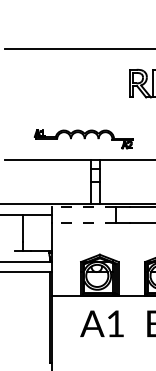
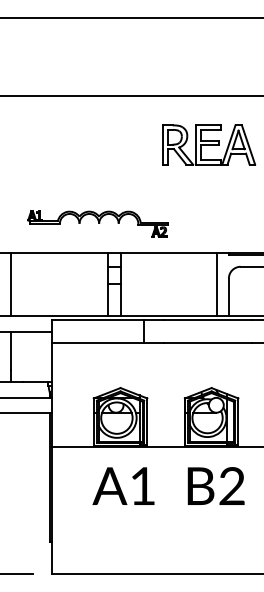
line: (23, 181) -> (11, 284), added
line: (84, 207) -> (98, 320), dashed -> solid
line: (84, 223) -> (98, 343), dashed -> solid

